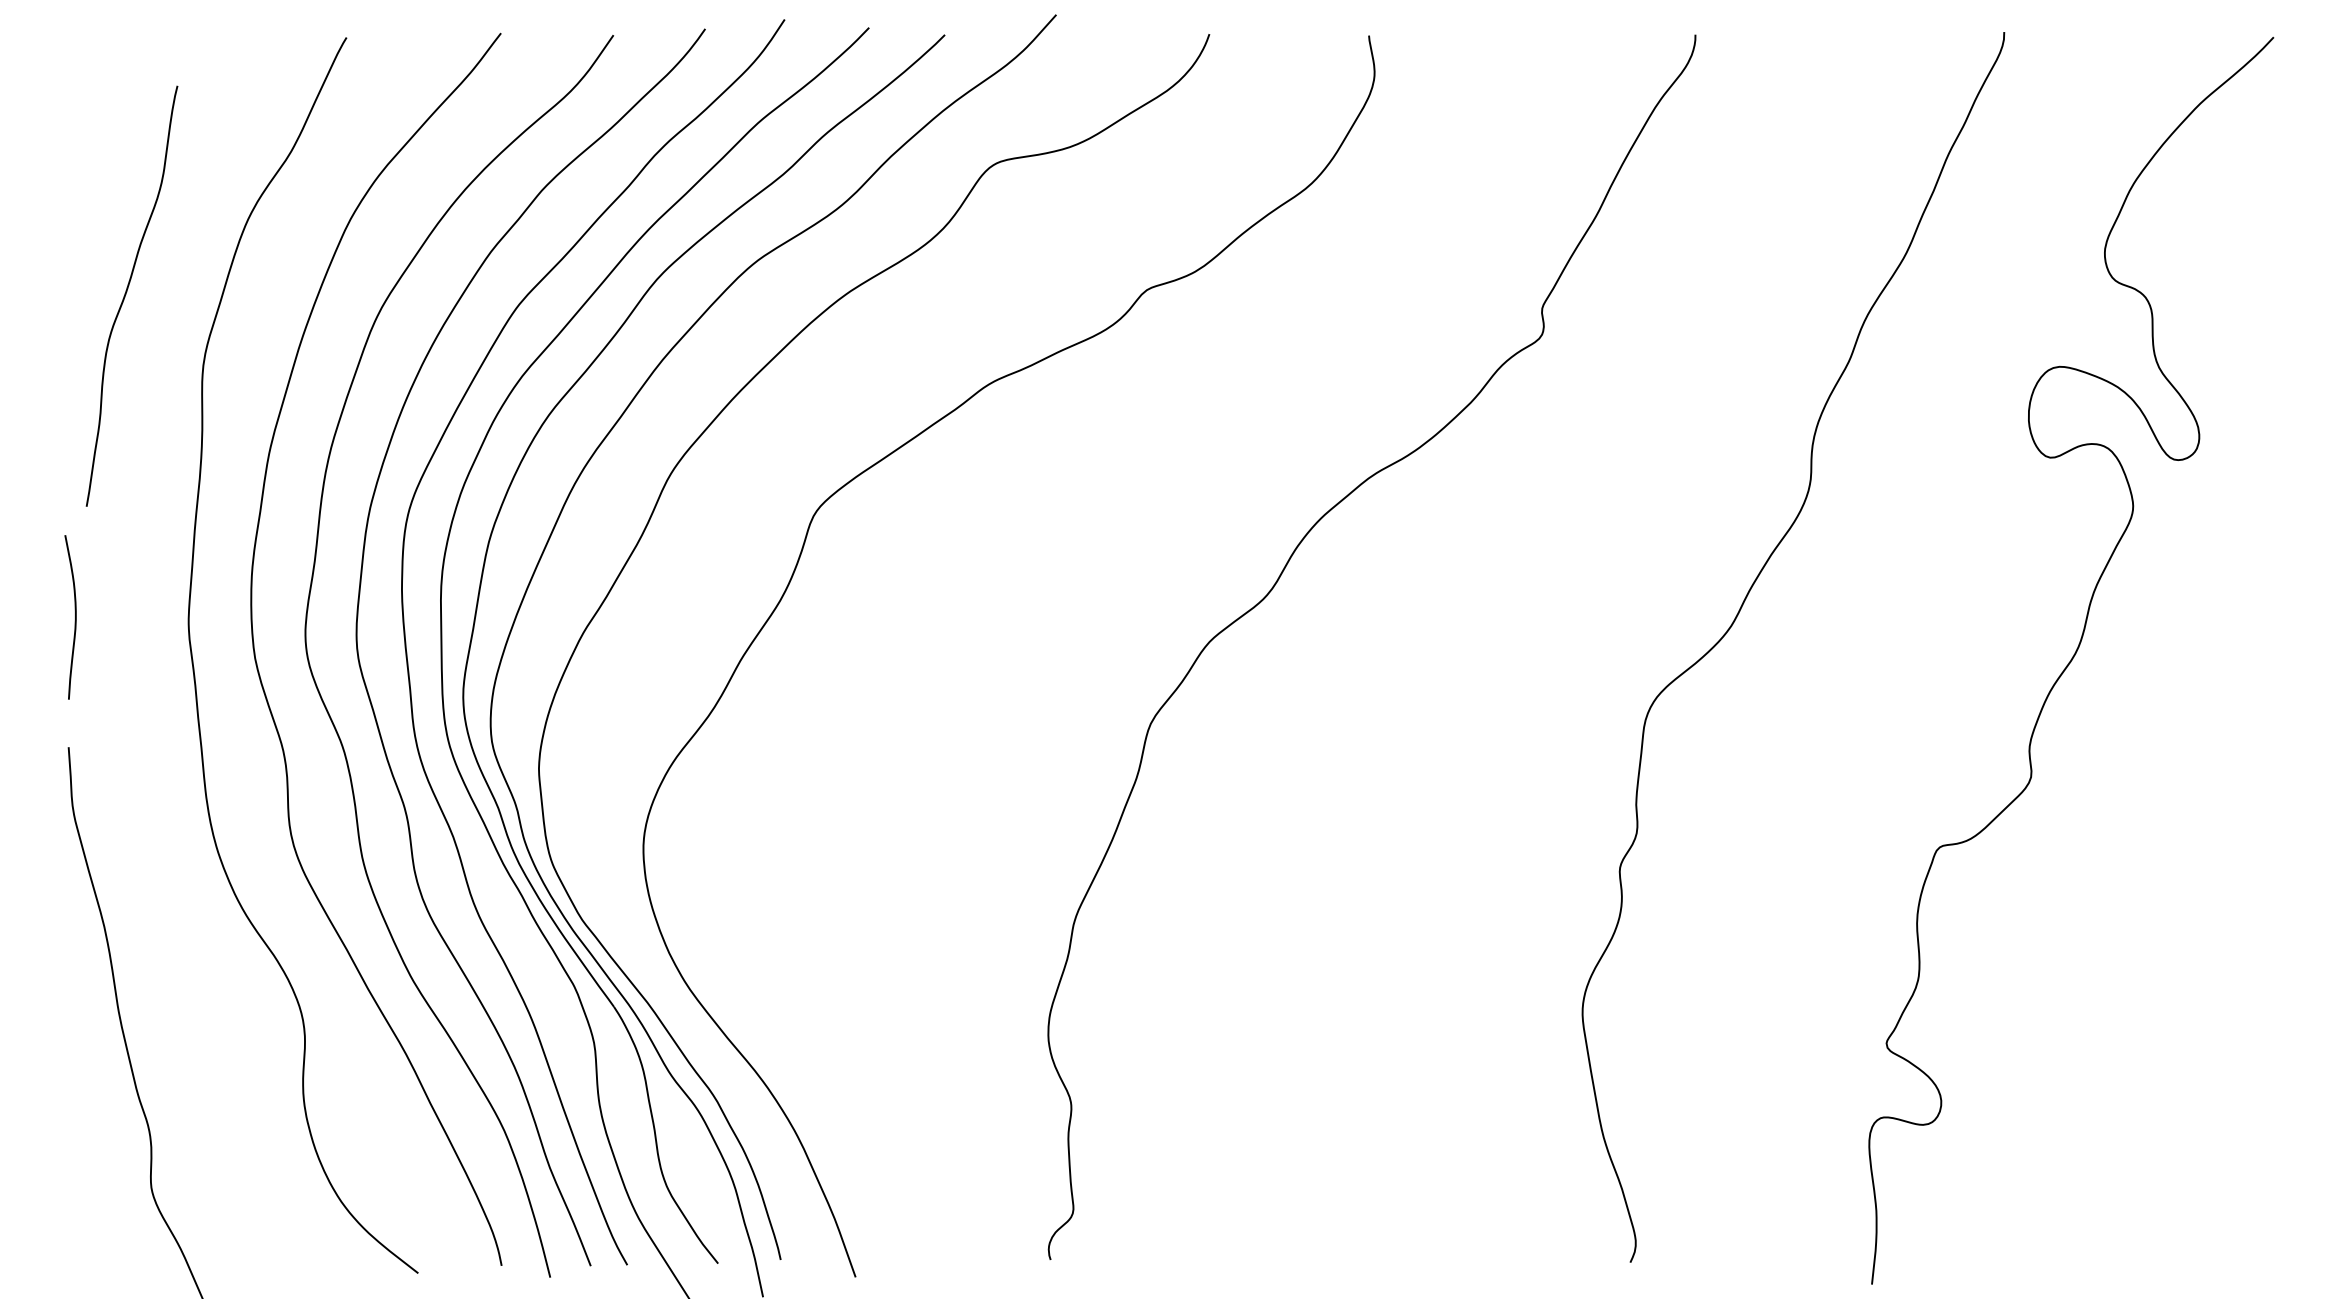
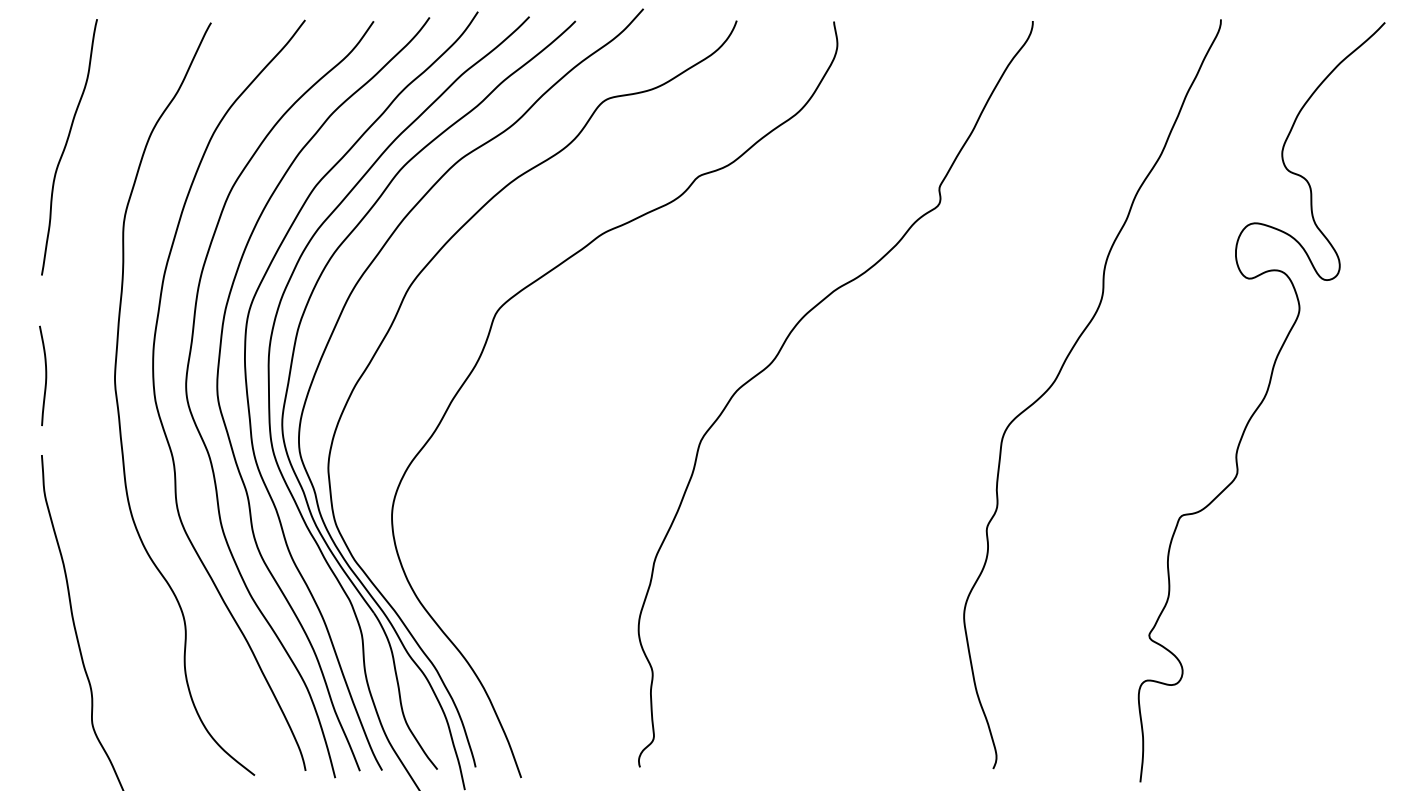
curve: (127, 294) -> (66, 146), moved

